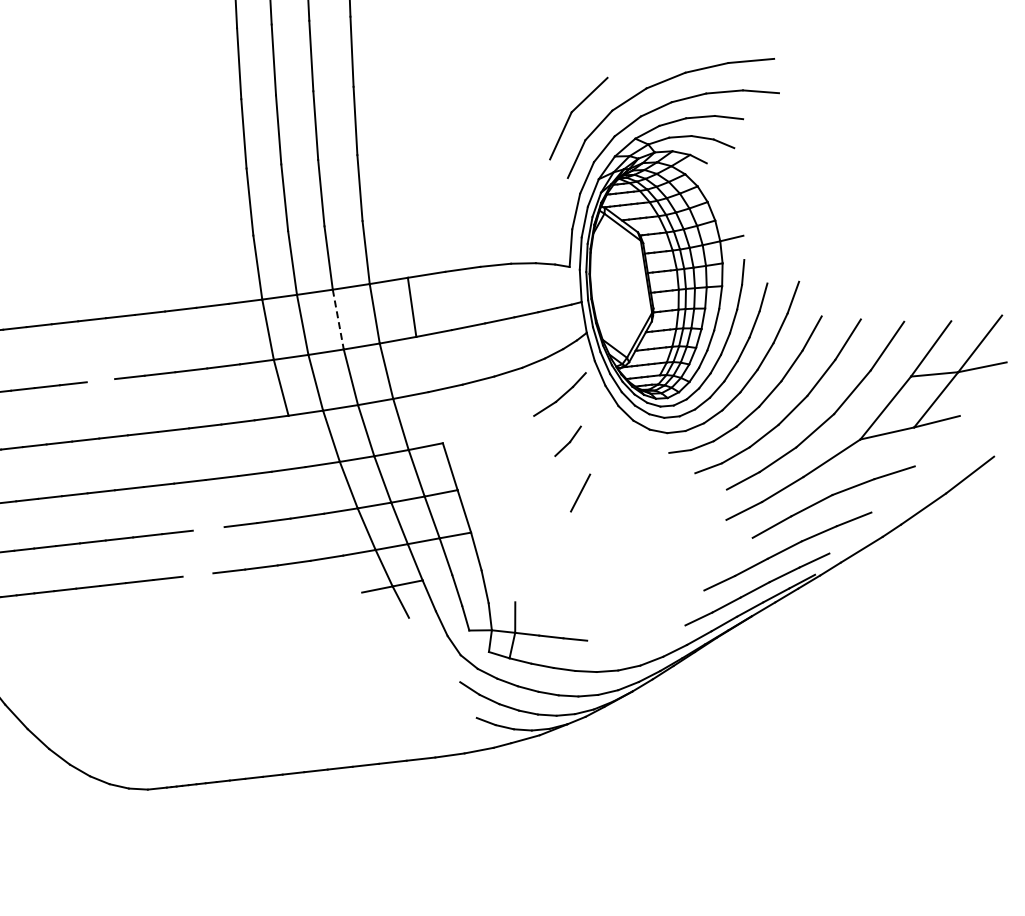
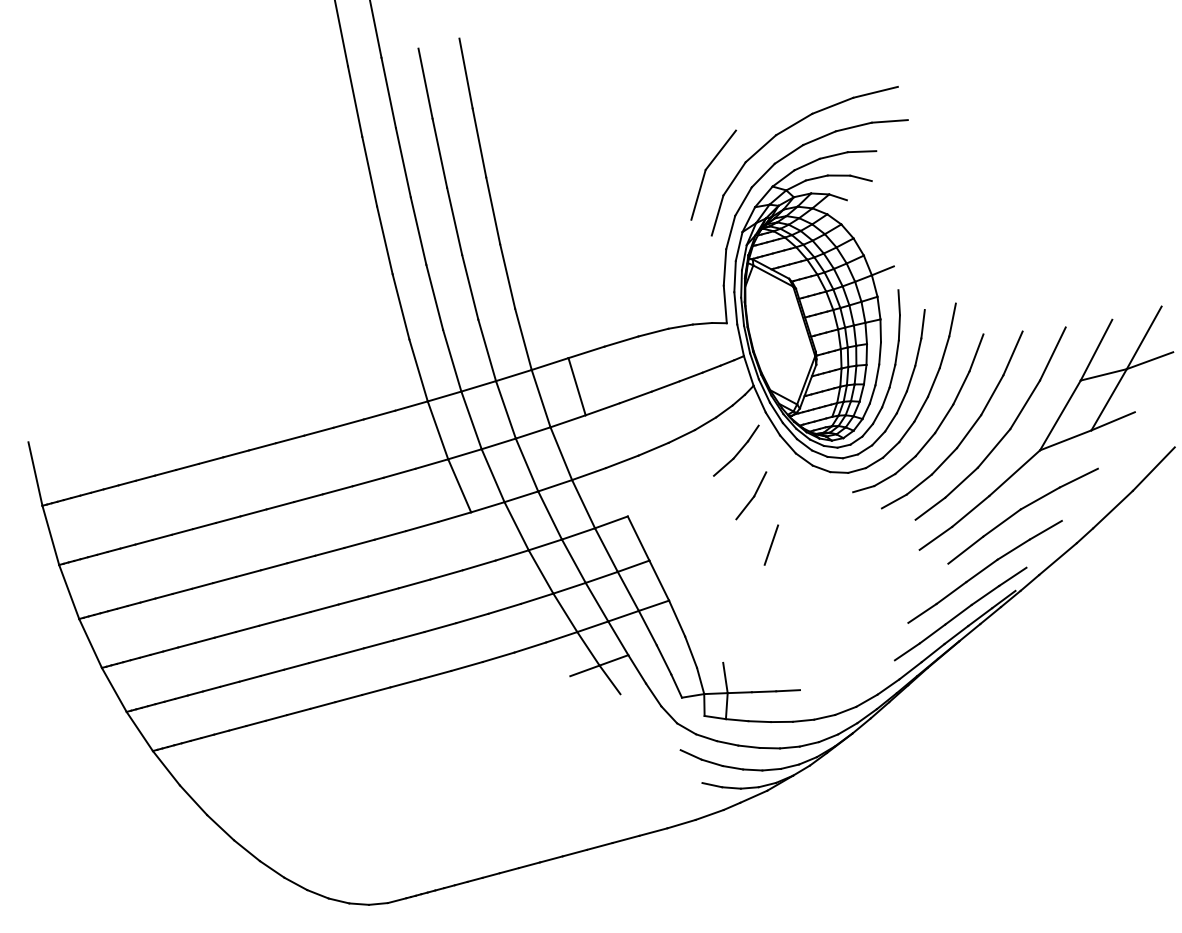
line: (338, 320) -> (506, 410), dashed -> solid
line: (101, 380) -> (280, 505), added
part: (568, 441) -> (751, 495), size x1.43
line: (208, 529) -> (408, 636), added
line: (198, 575) -> (405, 683), added

